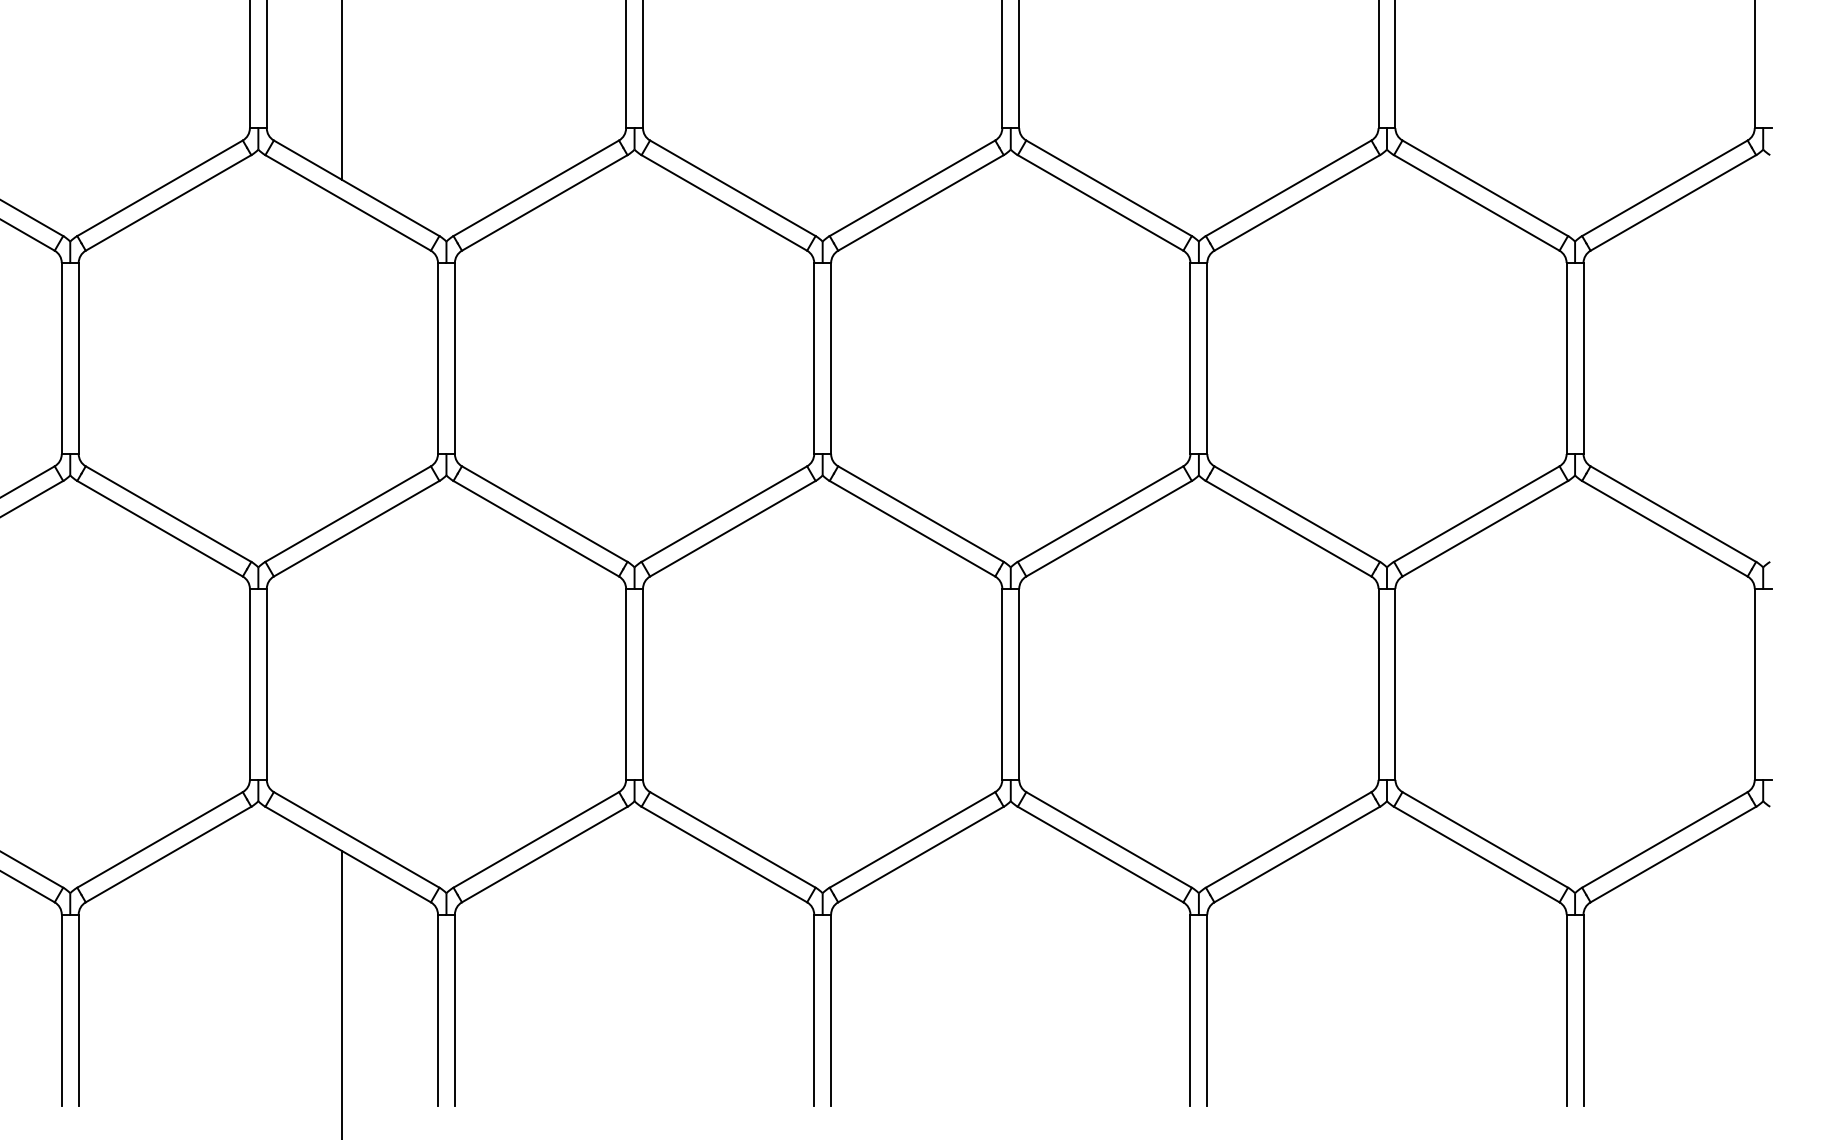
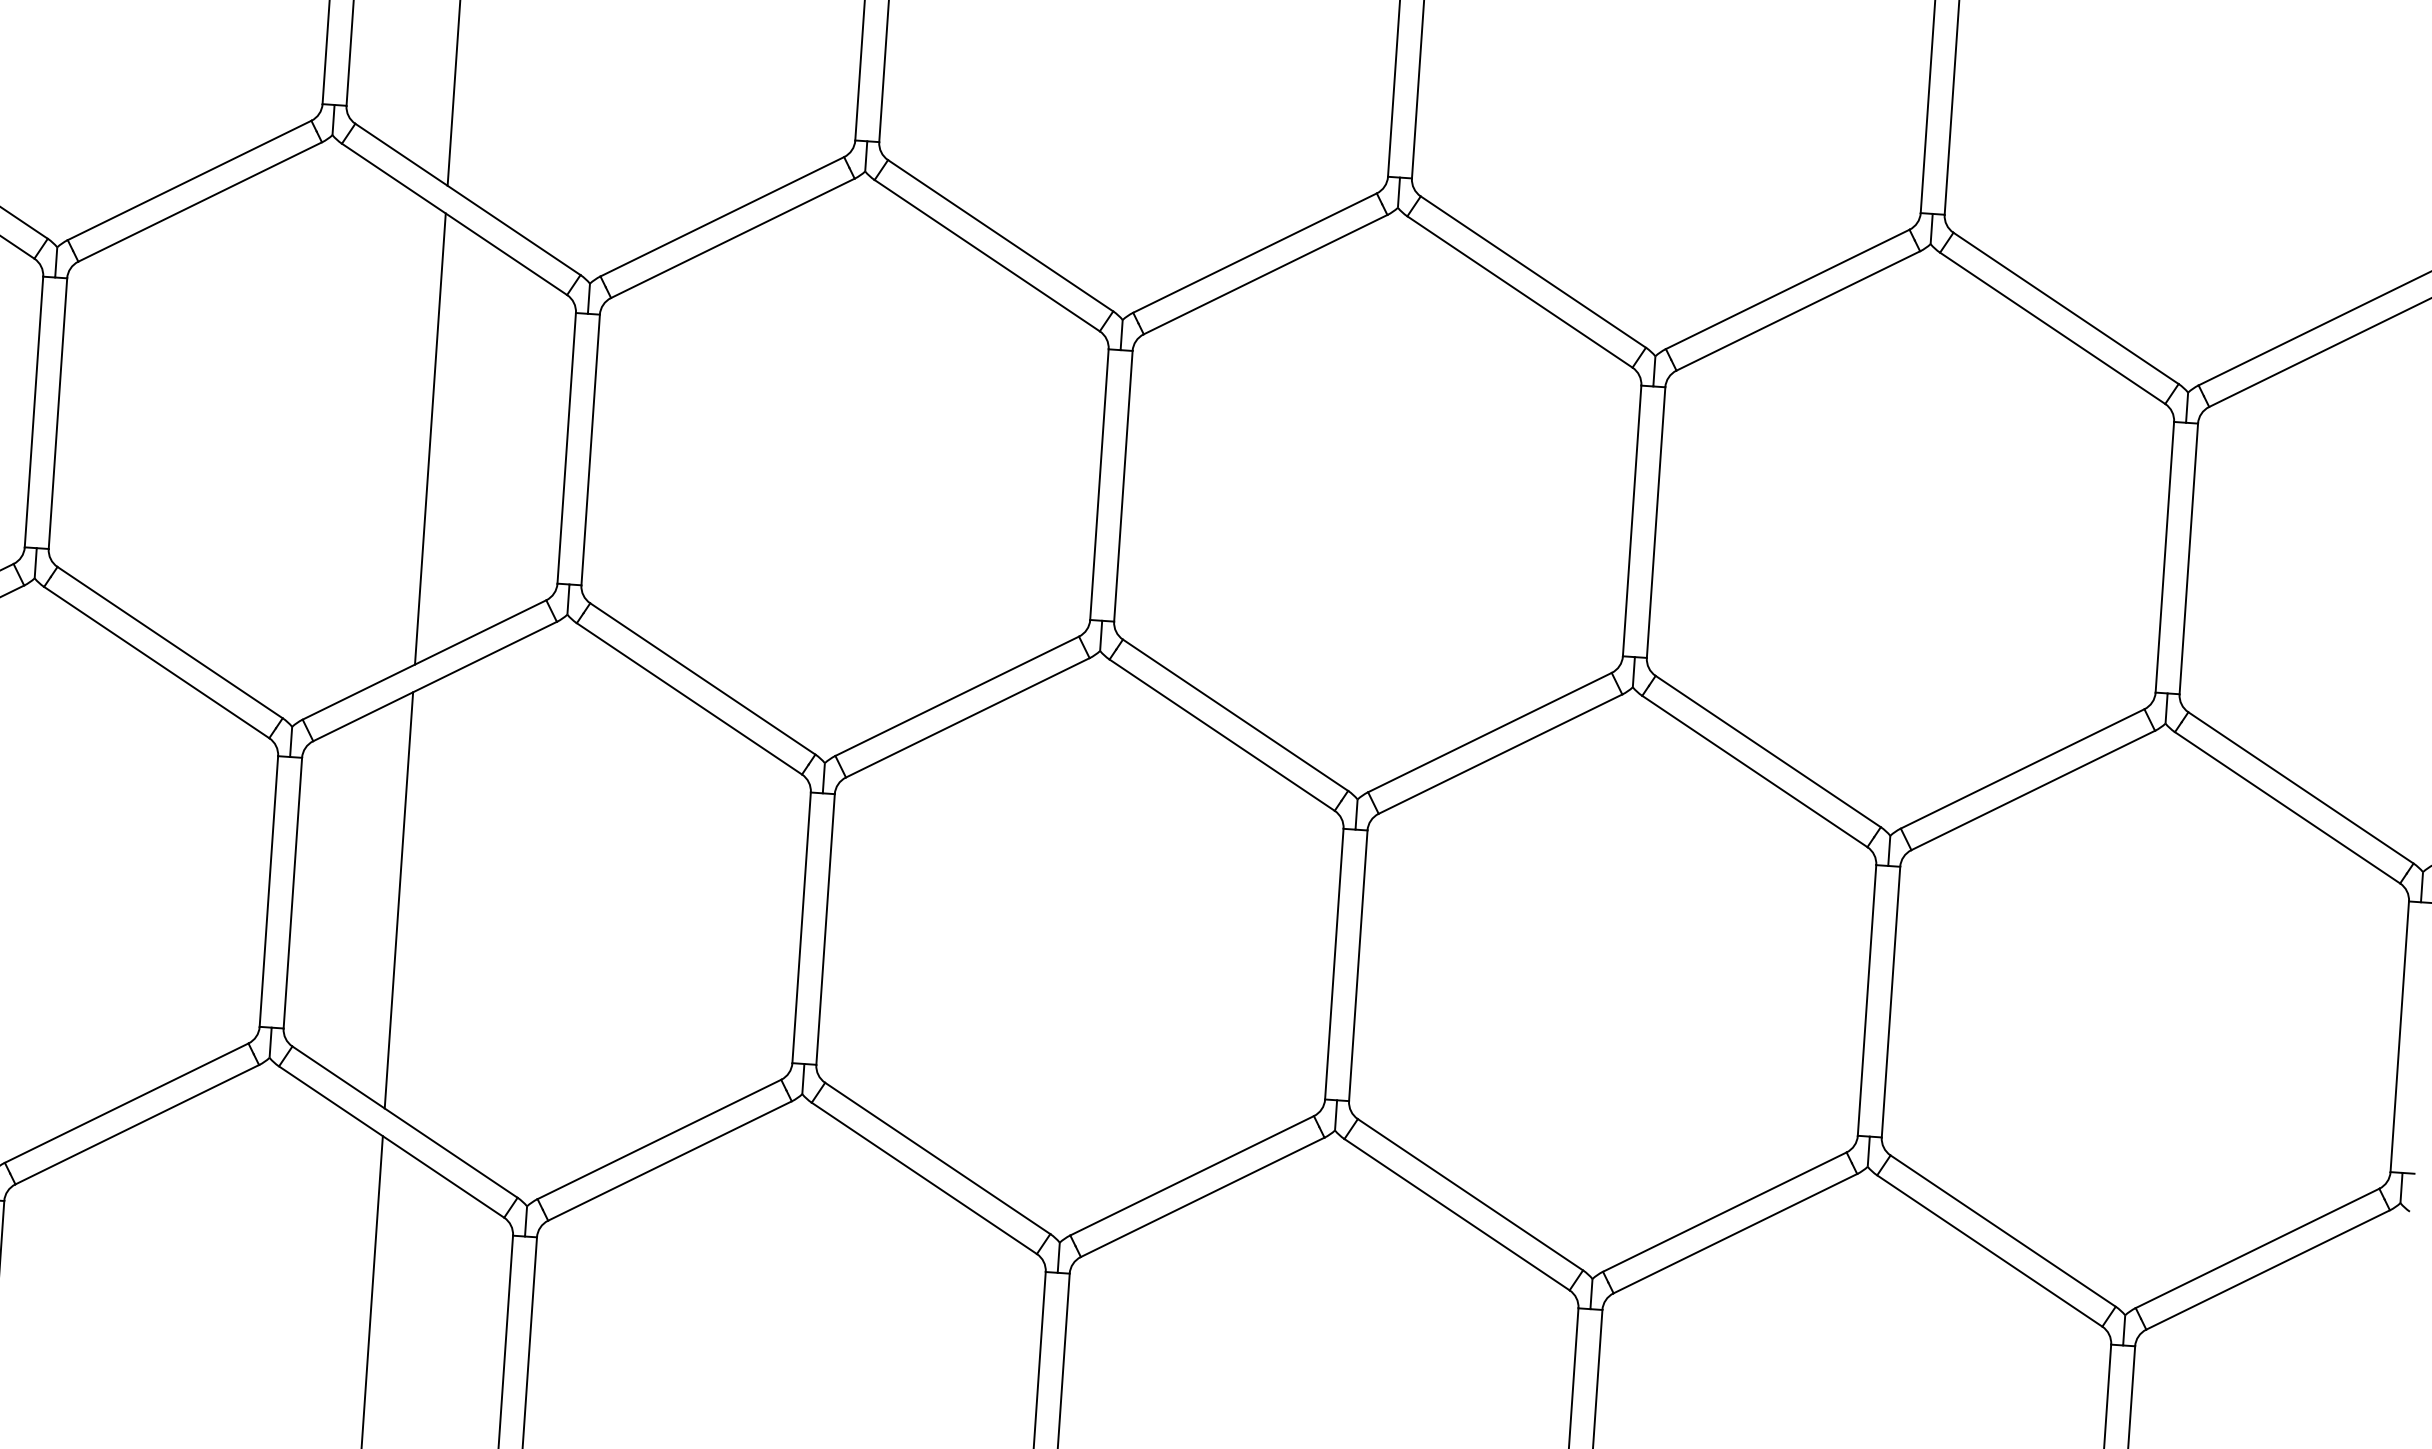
line: (341, 358) -> (430, 438), added
line: (341, 684) -> (398, 900), added

